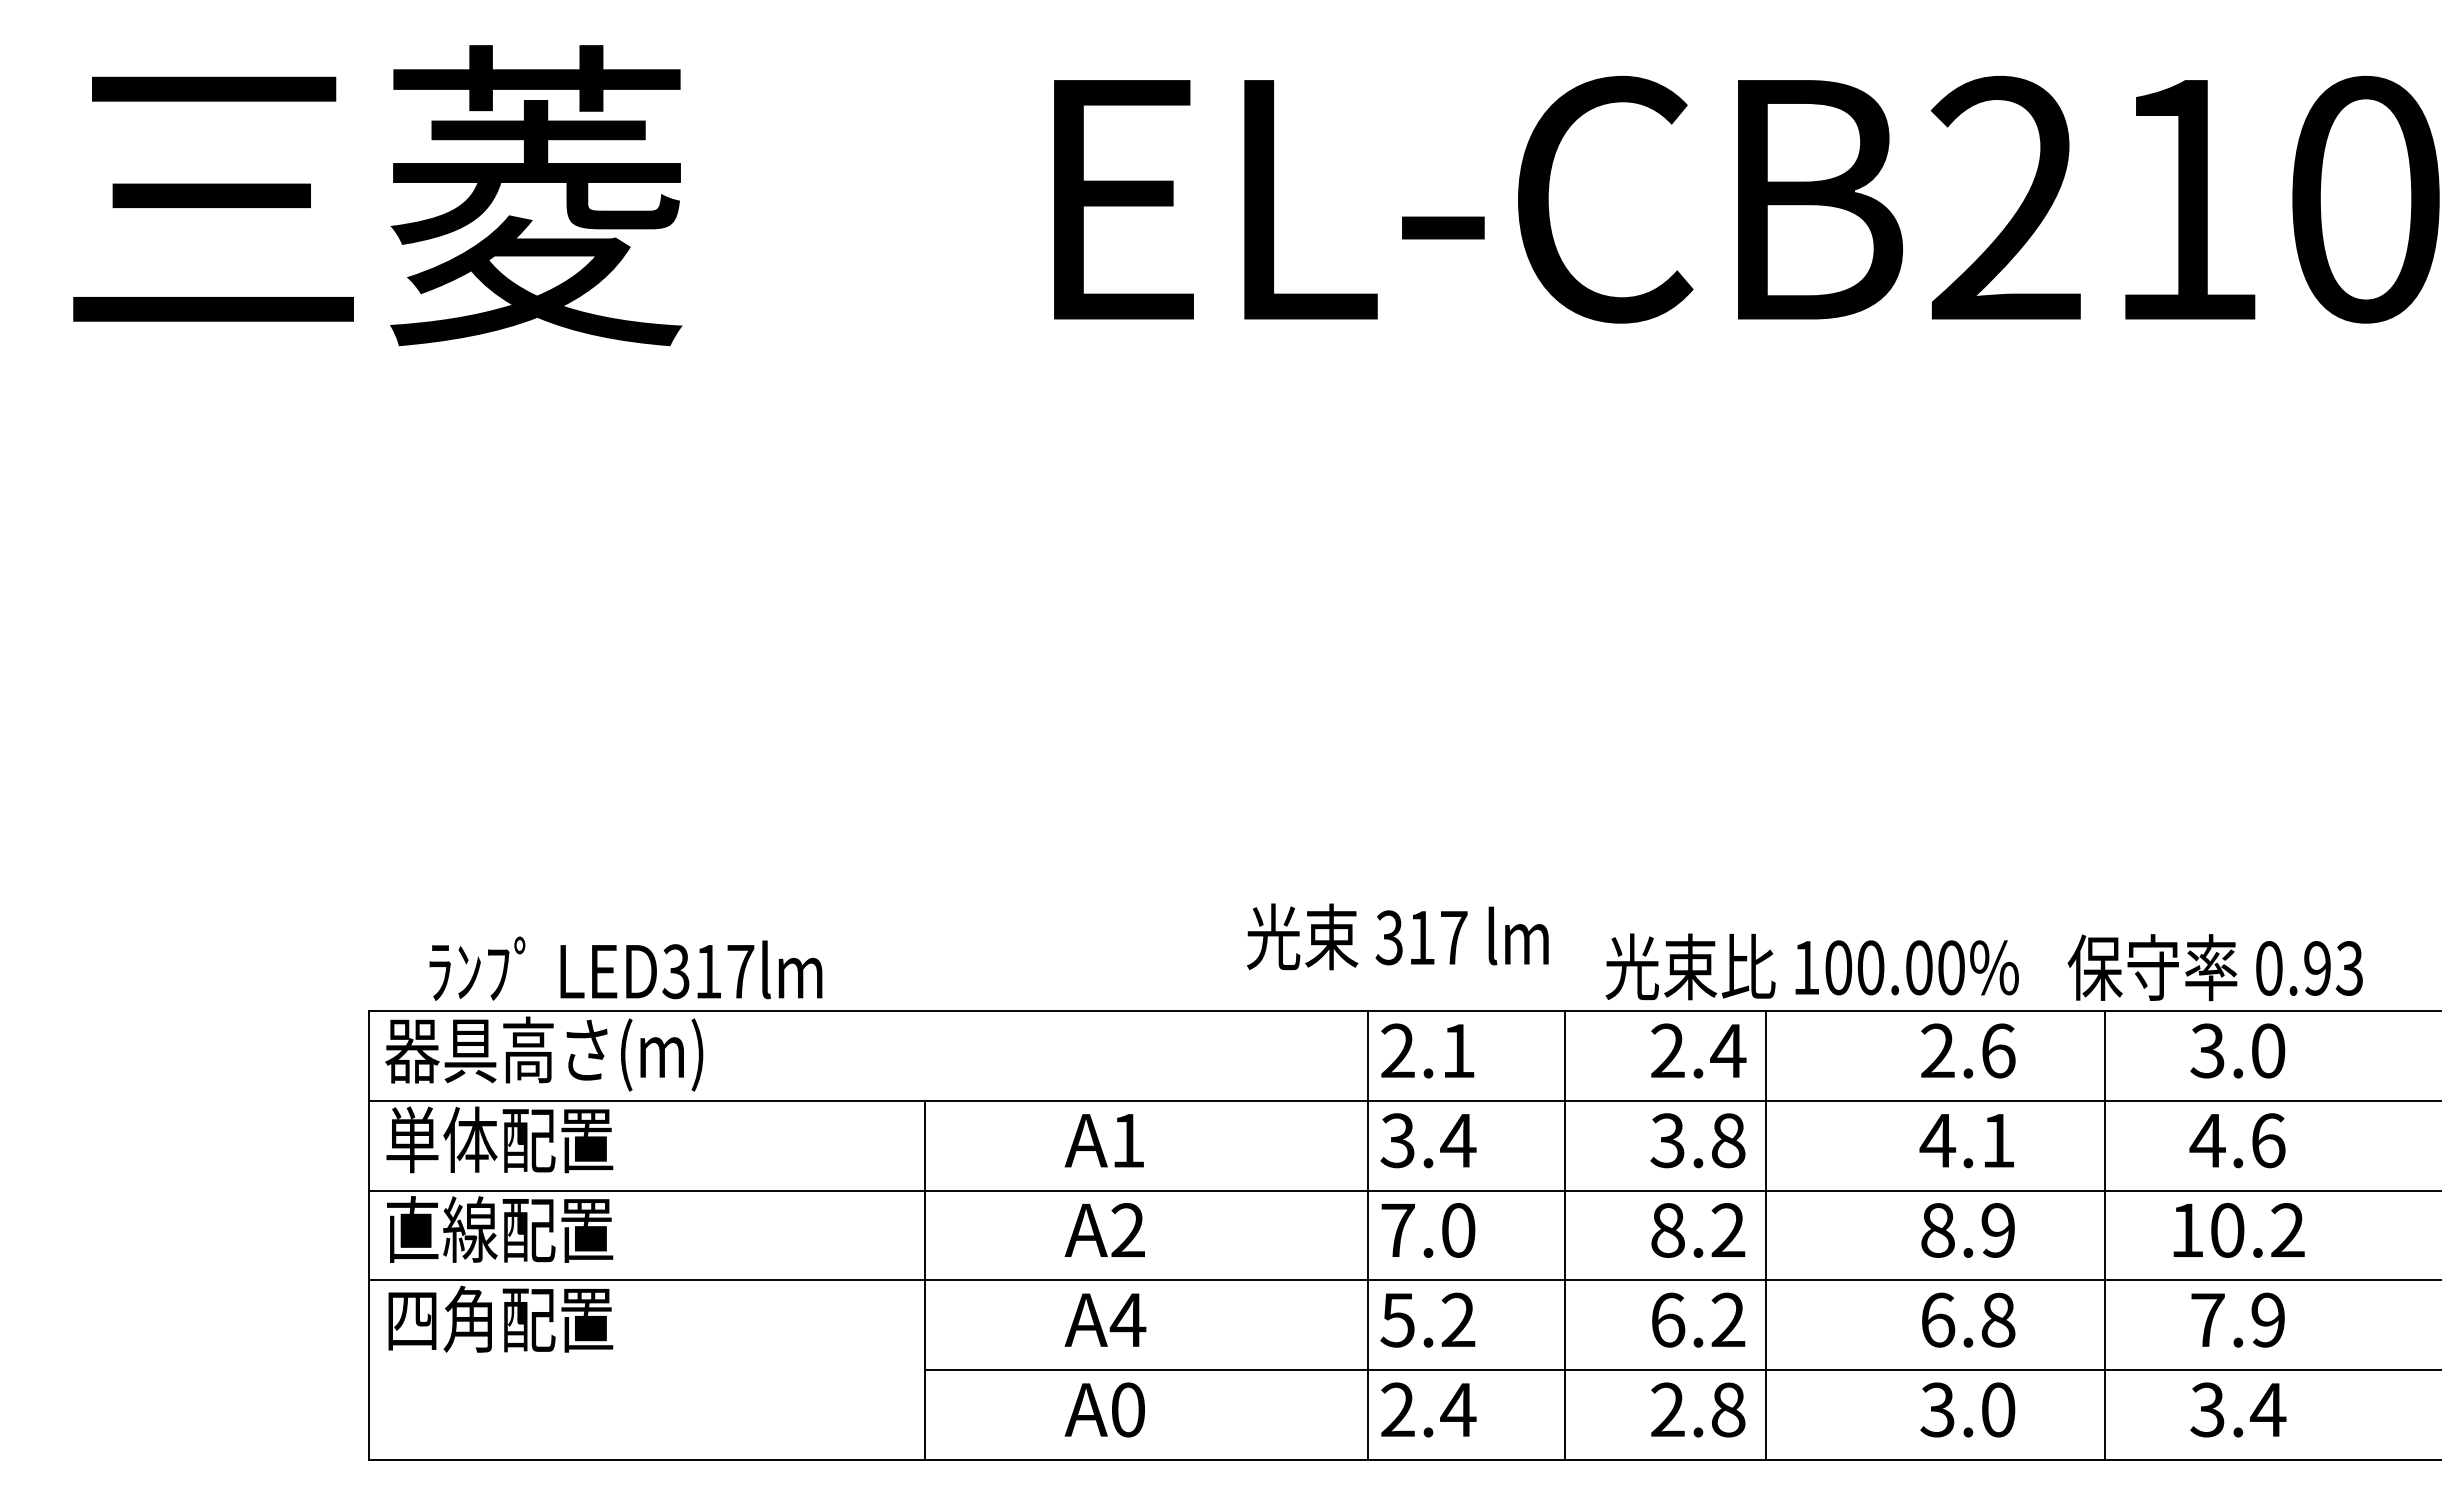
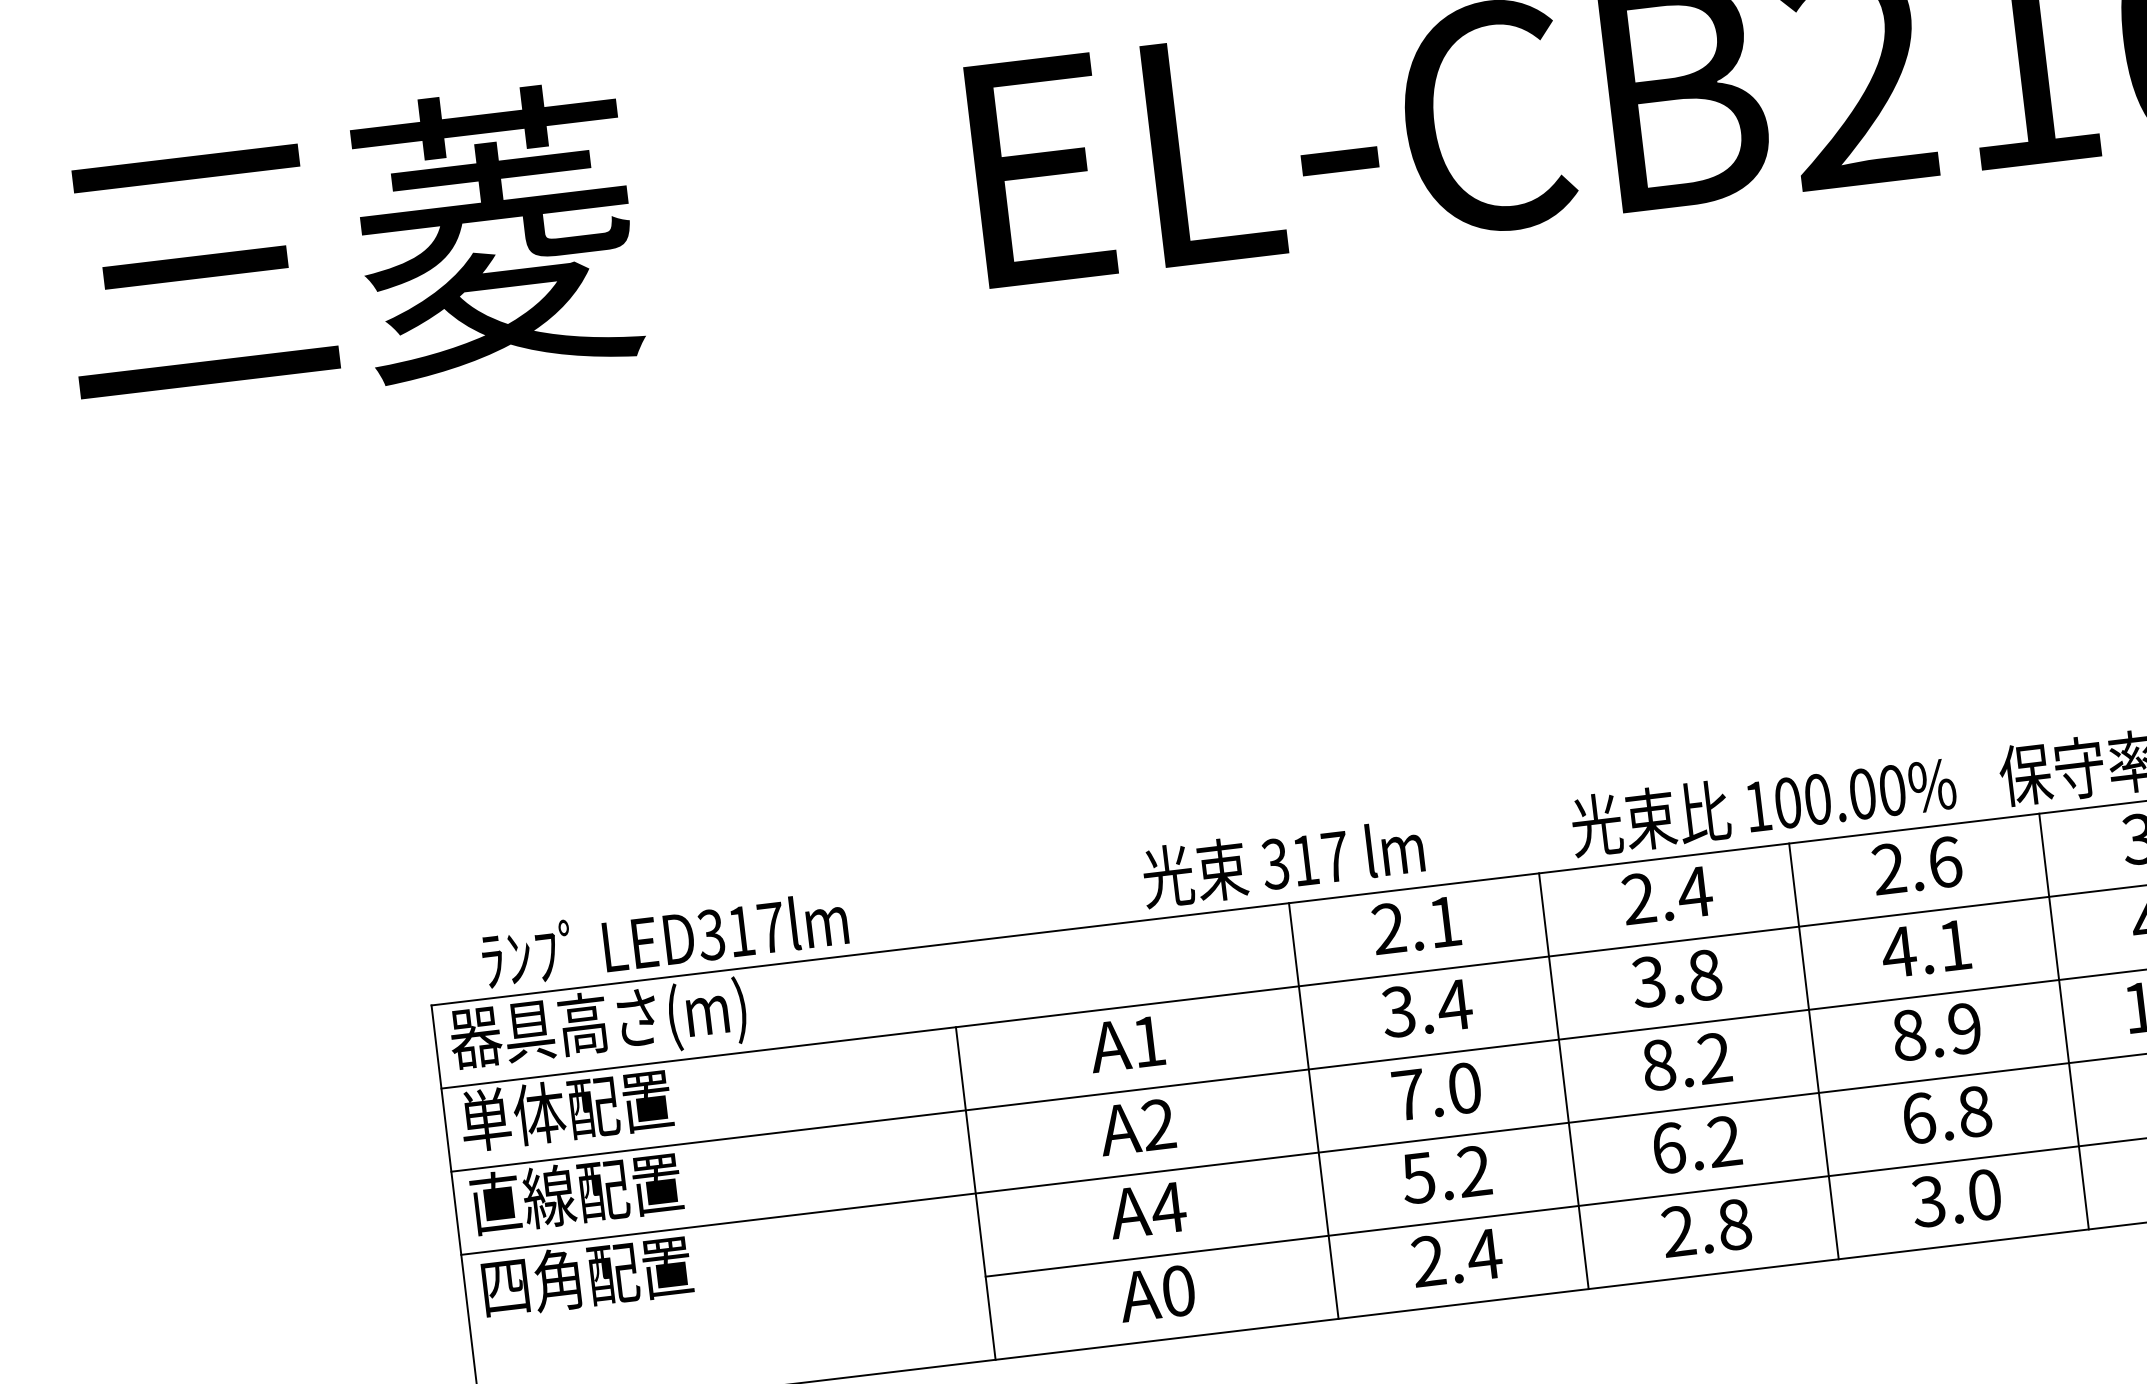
text: (1397, 936) -> (1282, 862), moved
line: (1367, 1235) -> (1313, 1111), moved
line: (1765, 1235) -> (1813, 1051), moved

